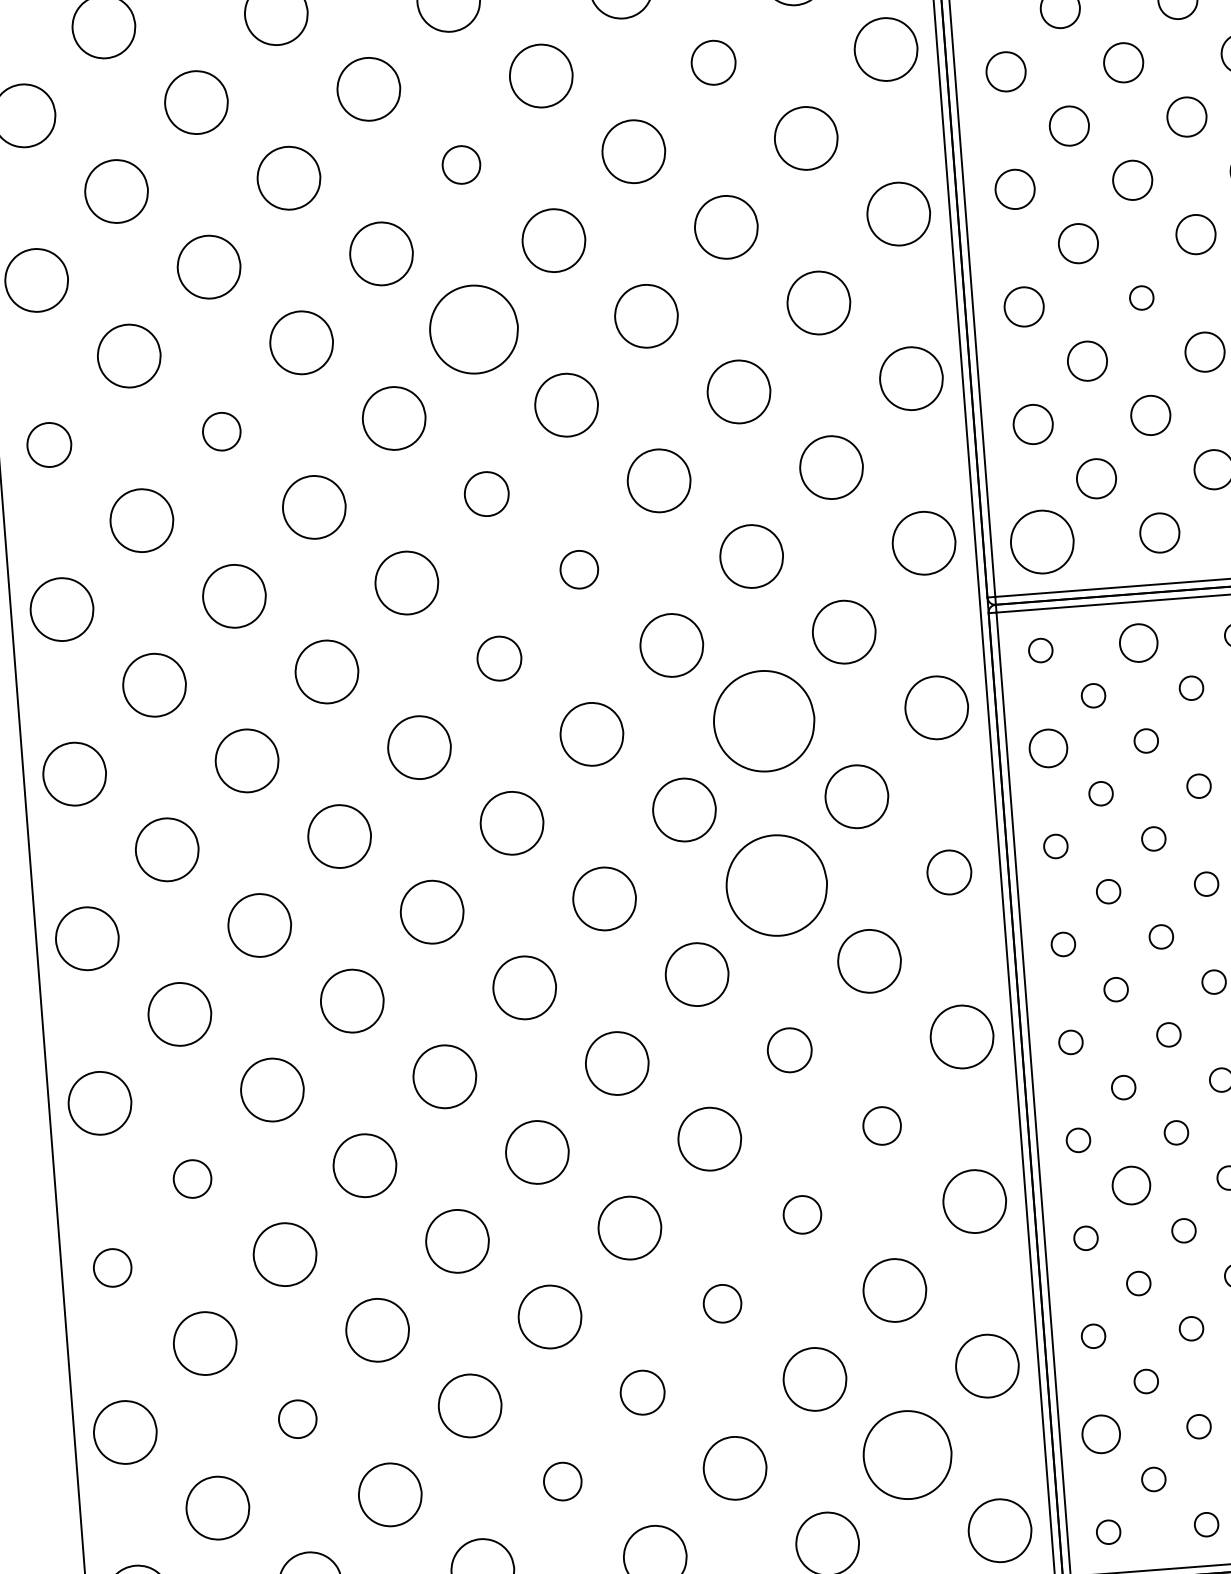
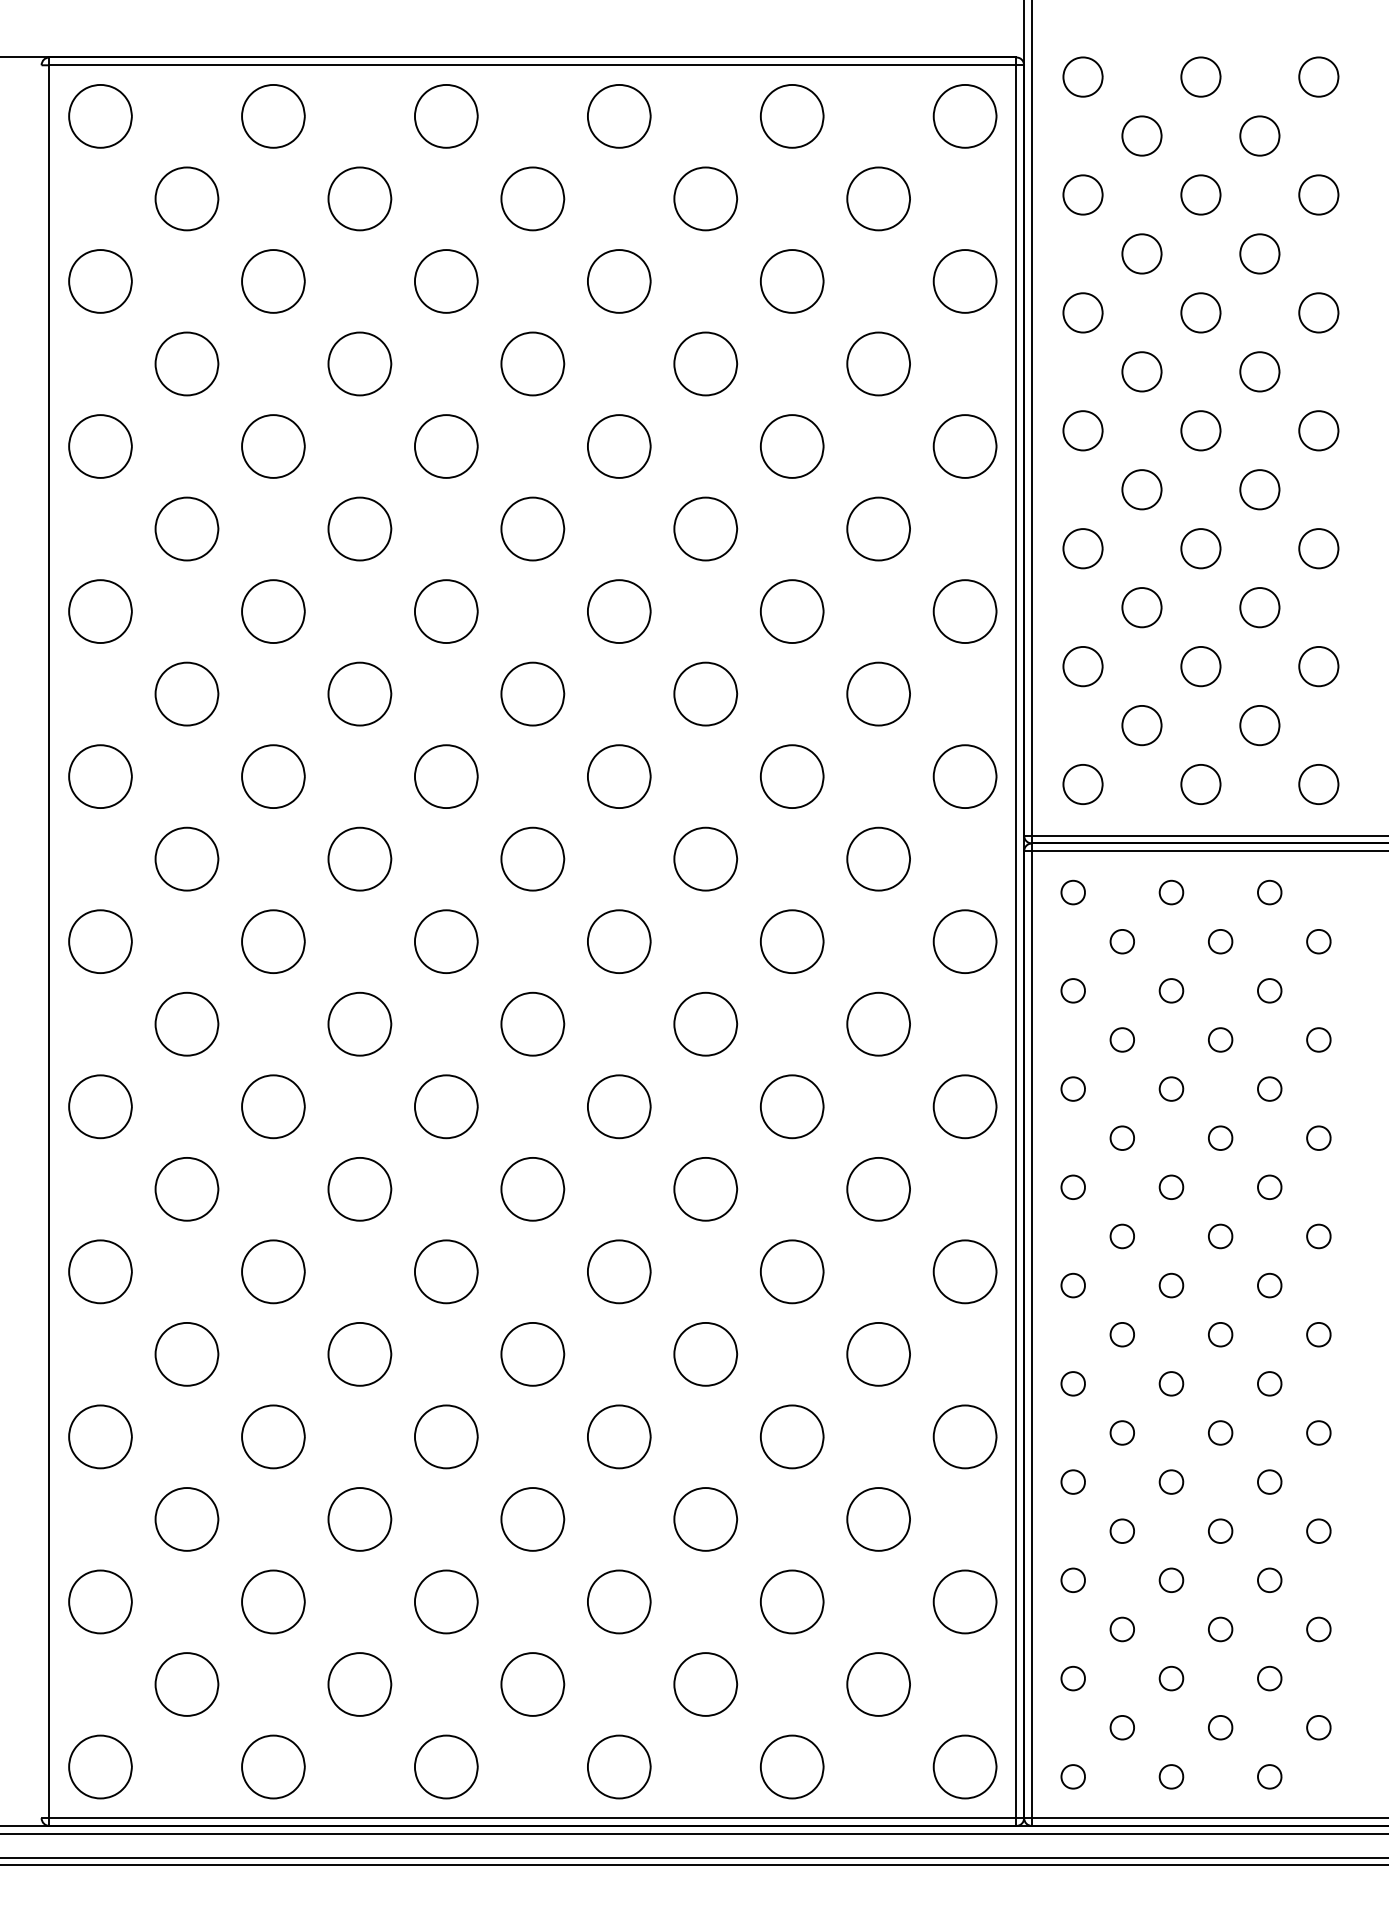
part: (713, 62) -> (791, 281), size x1.43
part: (461, 164) -> (532, 363), size x1.67
part: (1141, 297) -> (1200, 548), size x1.67
part: (473, 329) -> (532, 528), size x0.71
part: (221, 431) -> (273, 611), size x1.67
part: (49, 444) -> (100, 611), size x1.43
part: (486, 493) -> (532, 693), size x1.43
part: (1041, 542) -> (1082, 784), size x0.62
part: (579, 569) -> (619, 776), size x1.67
part: (1138, 642) -> (1171, 892), size x0.62
part: (499, 658) -> (532, 858), size x1.43
part: (764, 720) -> (792, 941), size x0.62
part: (1047, 748) -> (1072, 990), size x0.62
part: (948, 872) -> (964, 1106), size x1.43
part: (777, 885) -> (792, 1106), size x0.62
part: (789, 1049) -> (792, 1271), size x1.43
part: (882, 1126) -> (878, 1354), size x1.67
part: (192, 1179) -> (186, 1354), size x1.67
part: (1130, 1185) -> (1121, 1432), size x0.62
part: (802, 1214) -> (792, 1436), size x1.67
part: (112, 1267) -> (100, 1436), size x1.67
part: (722, 1303) -> (705, 1519), size x1.67
part: (642, 1392) -> (619, 1601), size x1.43
part: (297, 1418) -> (273, 1601), size x1.67
part: (1100, 1434) -> (1072, 1678), size x0.62
part: (907, 1455) -> (878, 1684), size x0.71
part: (562, 1481) -> (532, 1684), size x1.67

